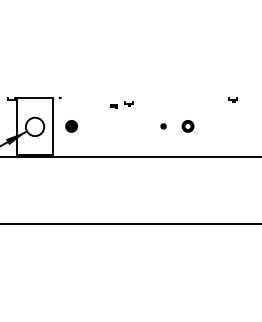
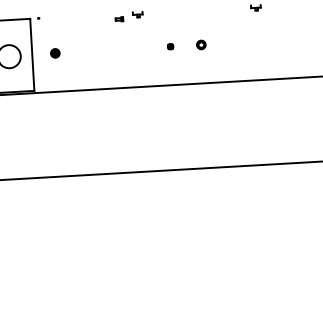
part: (121, 104) -> (128, 16), moved
part: (71, 126) -> (54, 53), size x0.62
part: (187, 126) -> (200, 45), size x0.62

